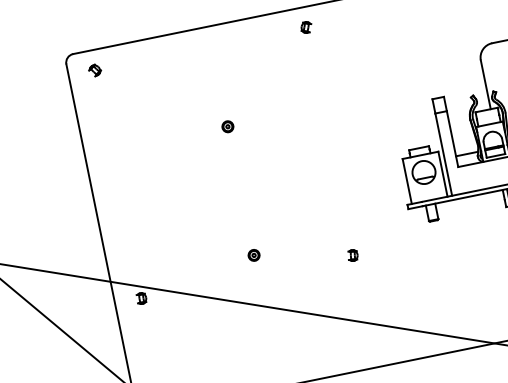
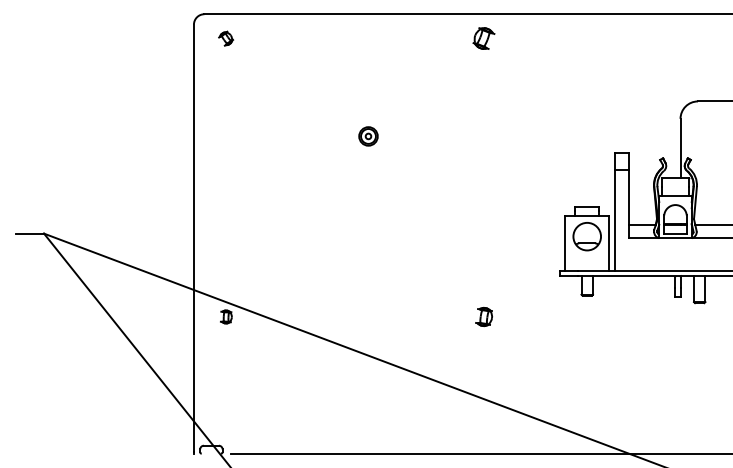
part: (305, 27) -> (483, 38), size x1.6
part: (227, 126) -> (367, 135), size x1.4
part: (253, 254) -> (367, 292), removed
part: (352, 255) -> (483, 316), size x1.4

